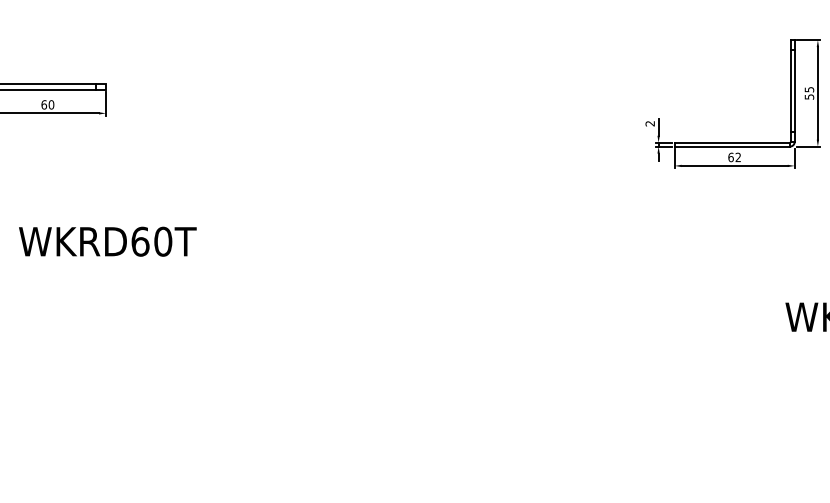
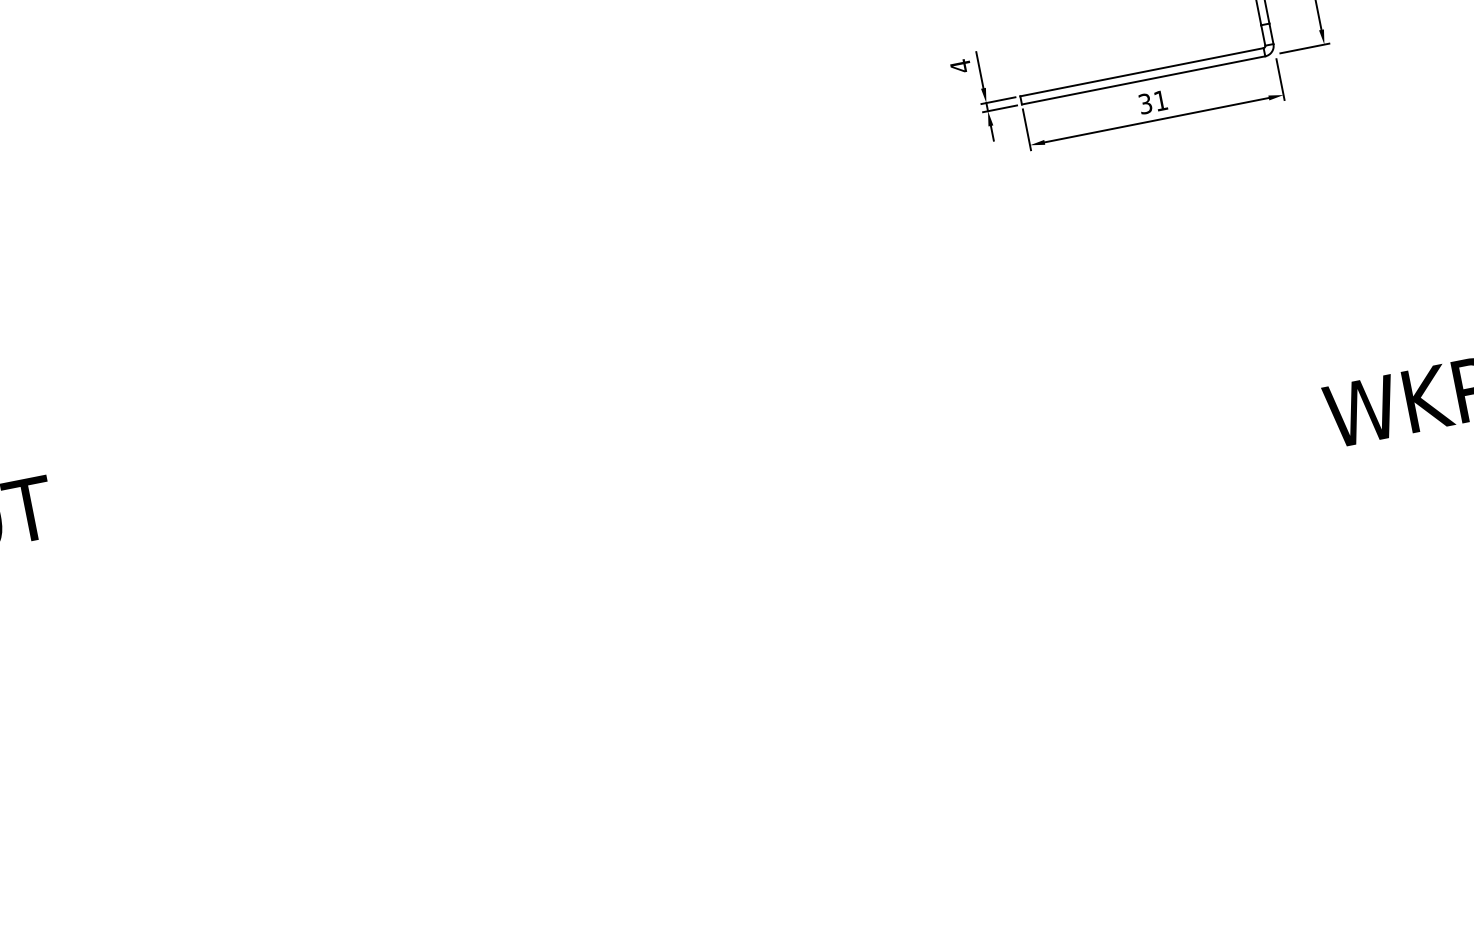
text: (649, 123) -> (959, 66), 2 -> 4
text: (734, 157) -> (1152, 102), 62 -> 31

